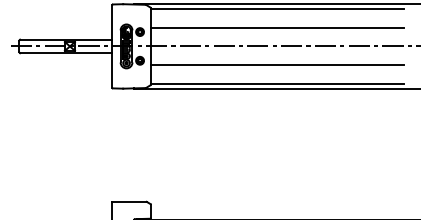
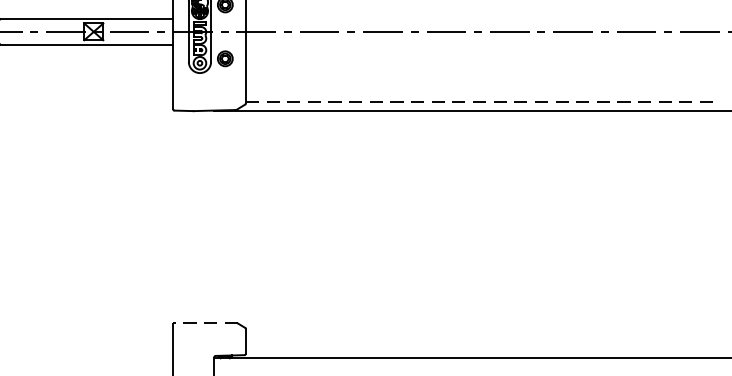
line: (277, 64) -> (483, 65), removed
line: (277, 83) -> (483, 101), solid -> dashed
line: (129, 201) -> (205, 322), solid -> dashed

